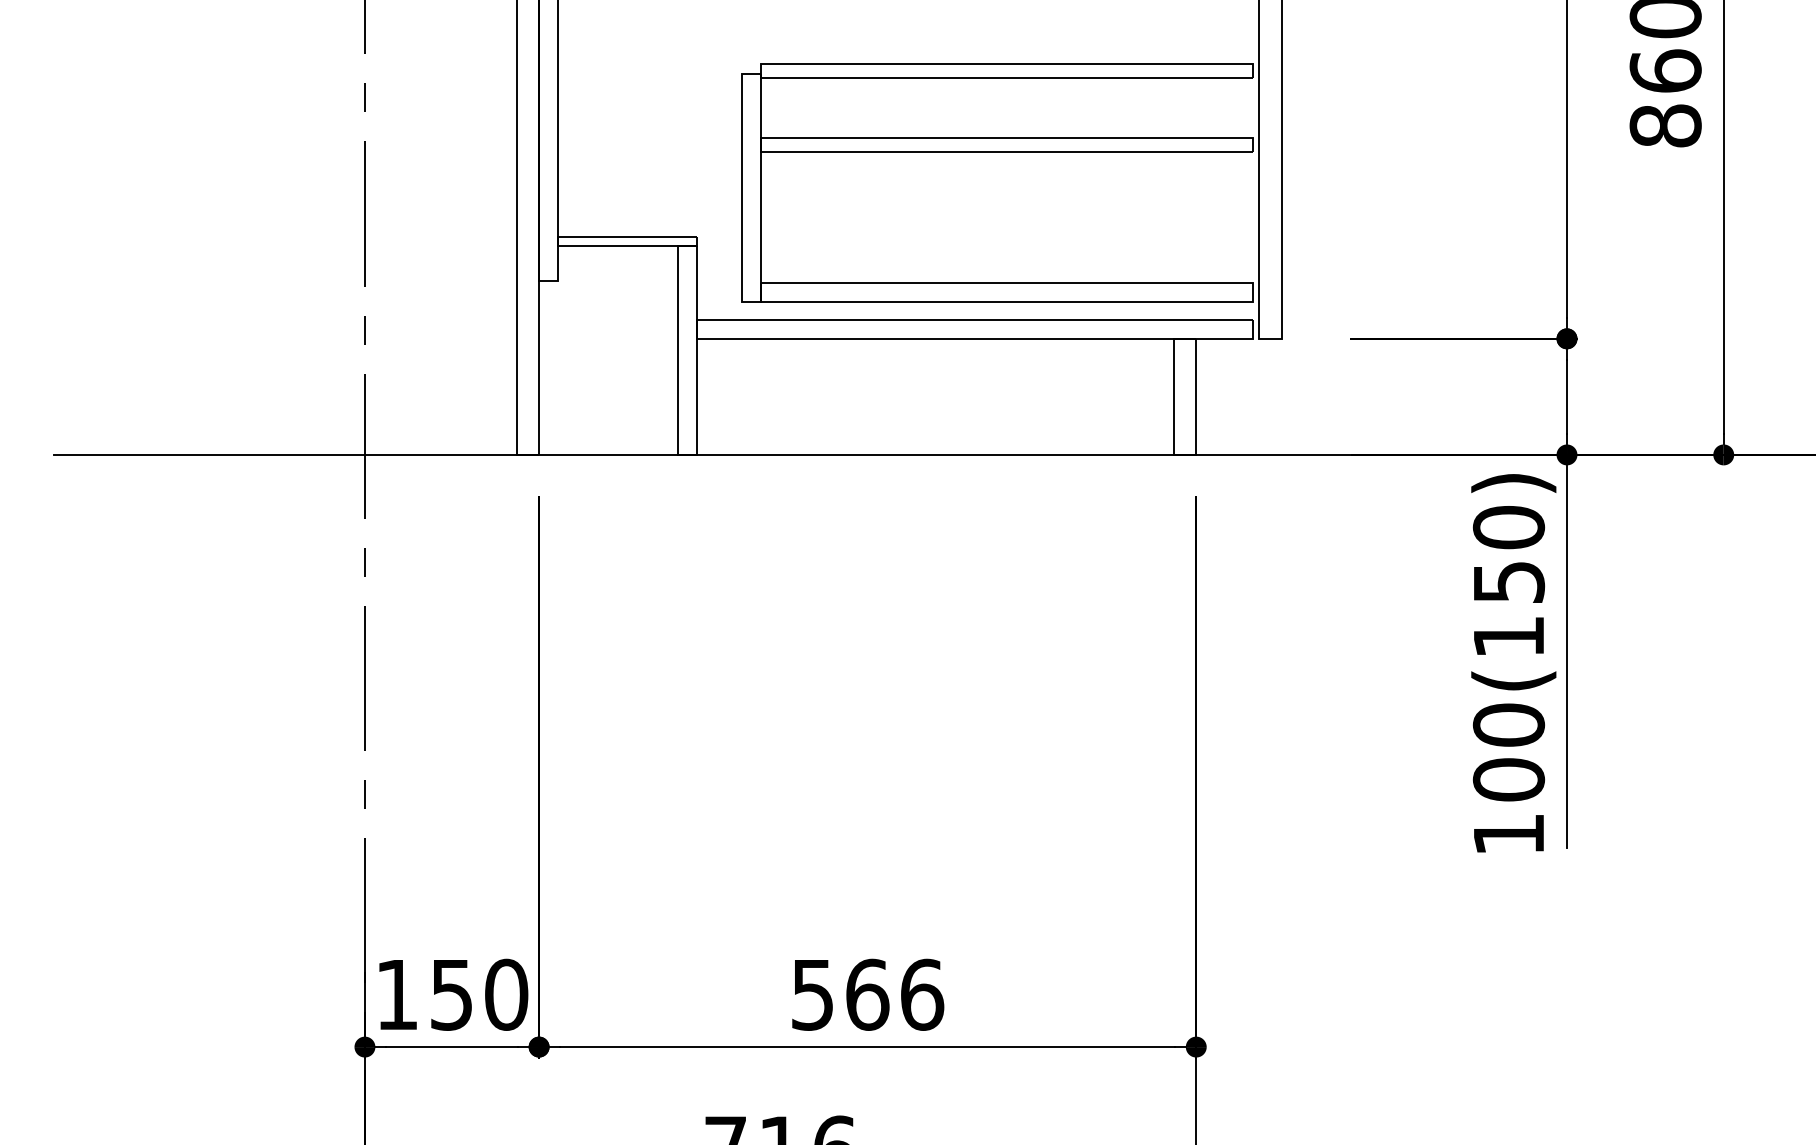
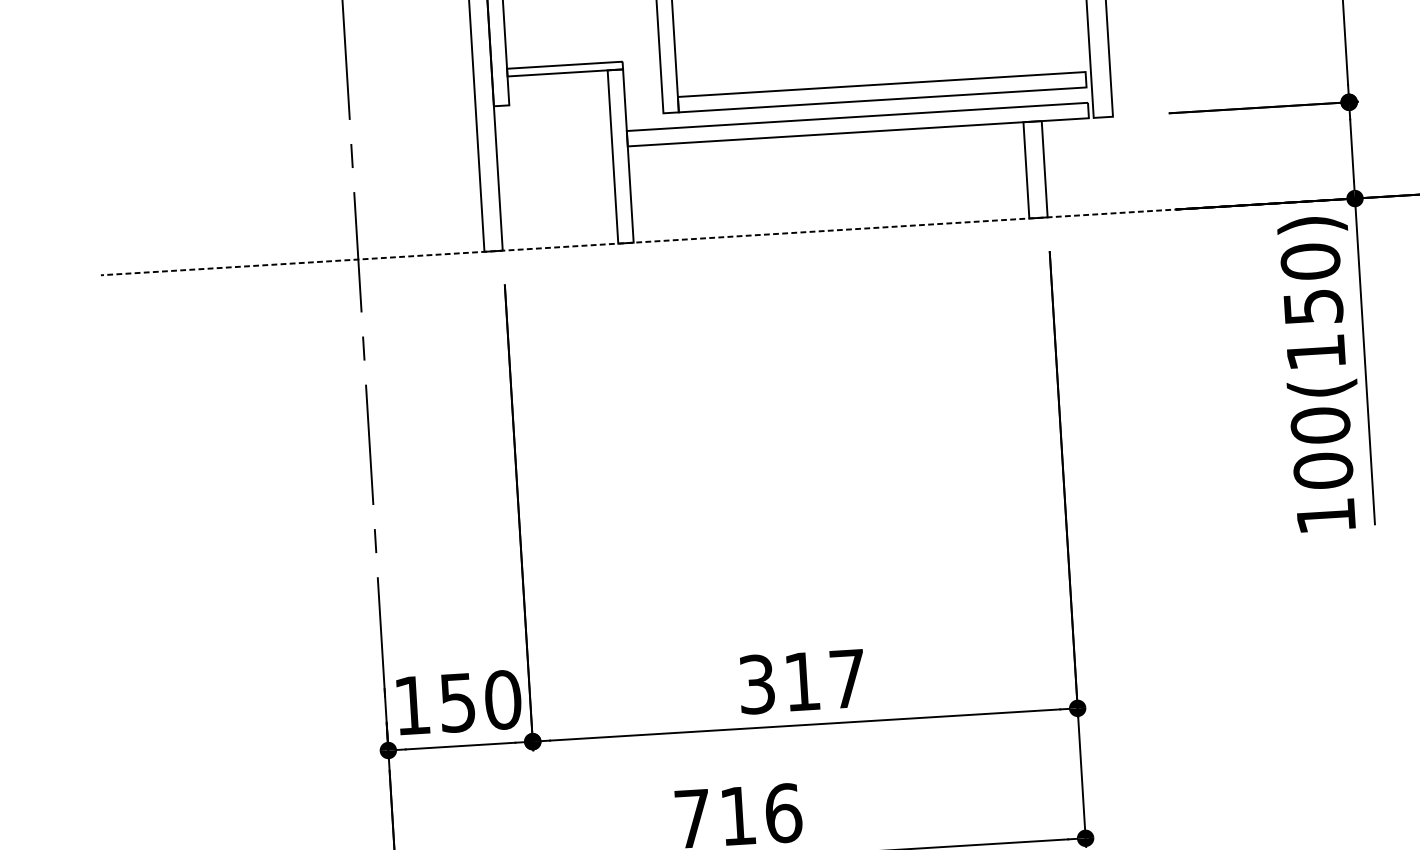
line: (793, 454) -> (713, 237), solid -> dashed
text: (868, 994) -> (803, 681), 566 -> 317

